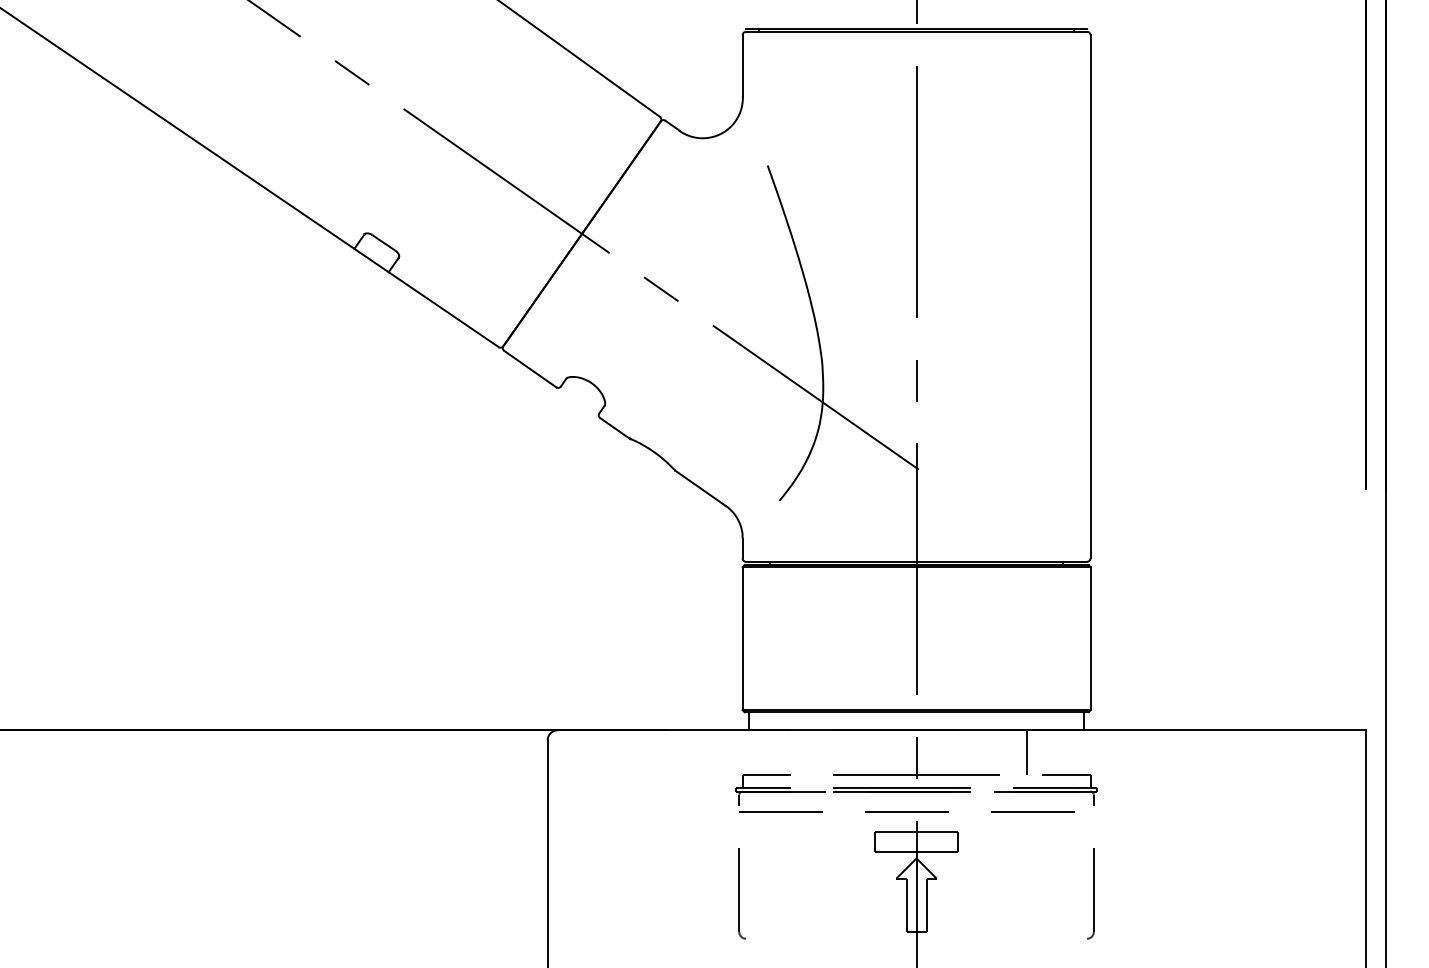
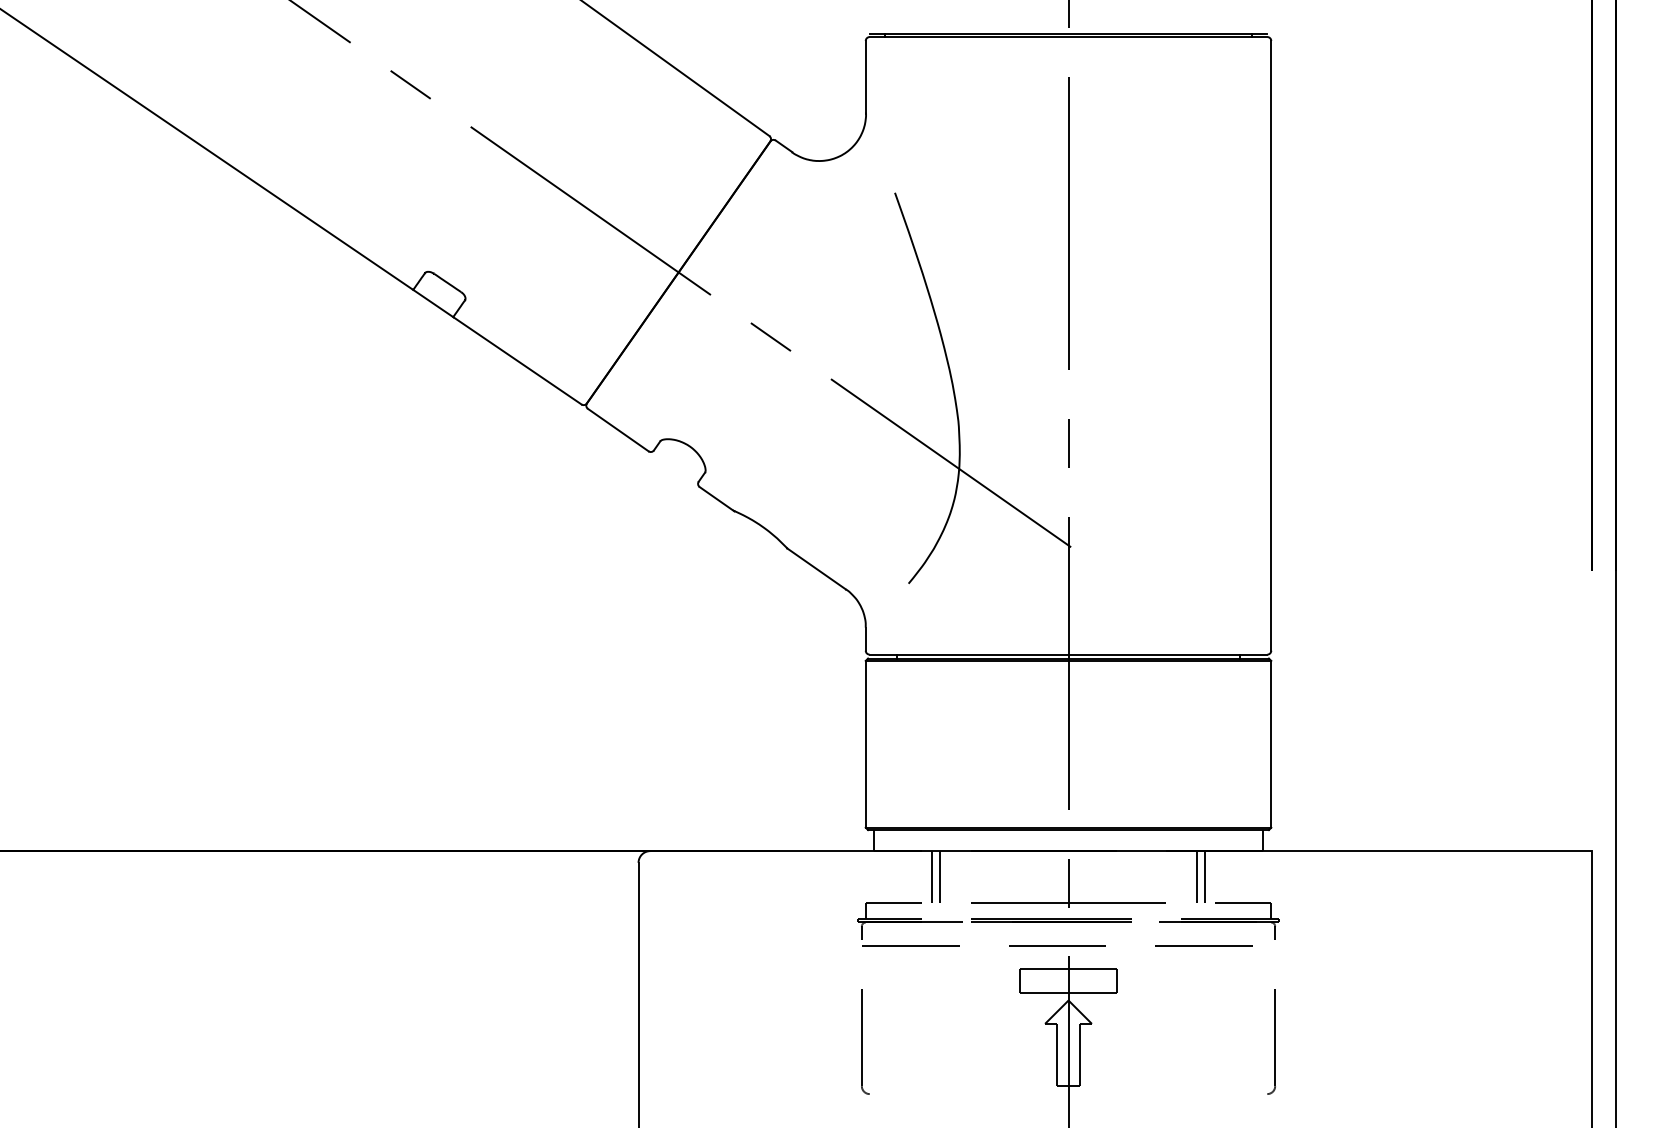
line: (799, 752) -> (932, 876), added
line: (806, 752) -> (940, 876), added
line: (1033, 752) -> (1204, 876), added

